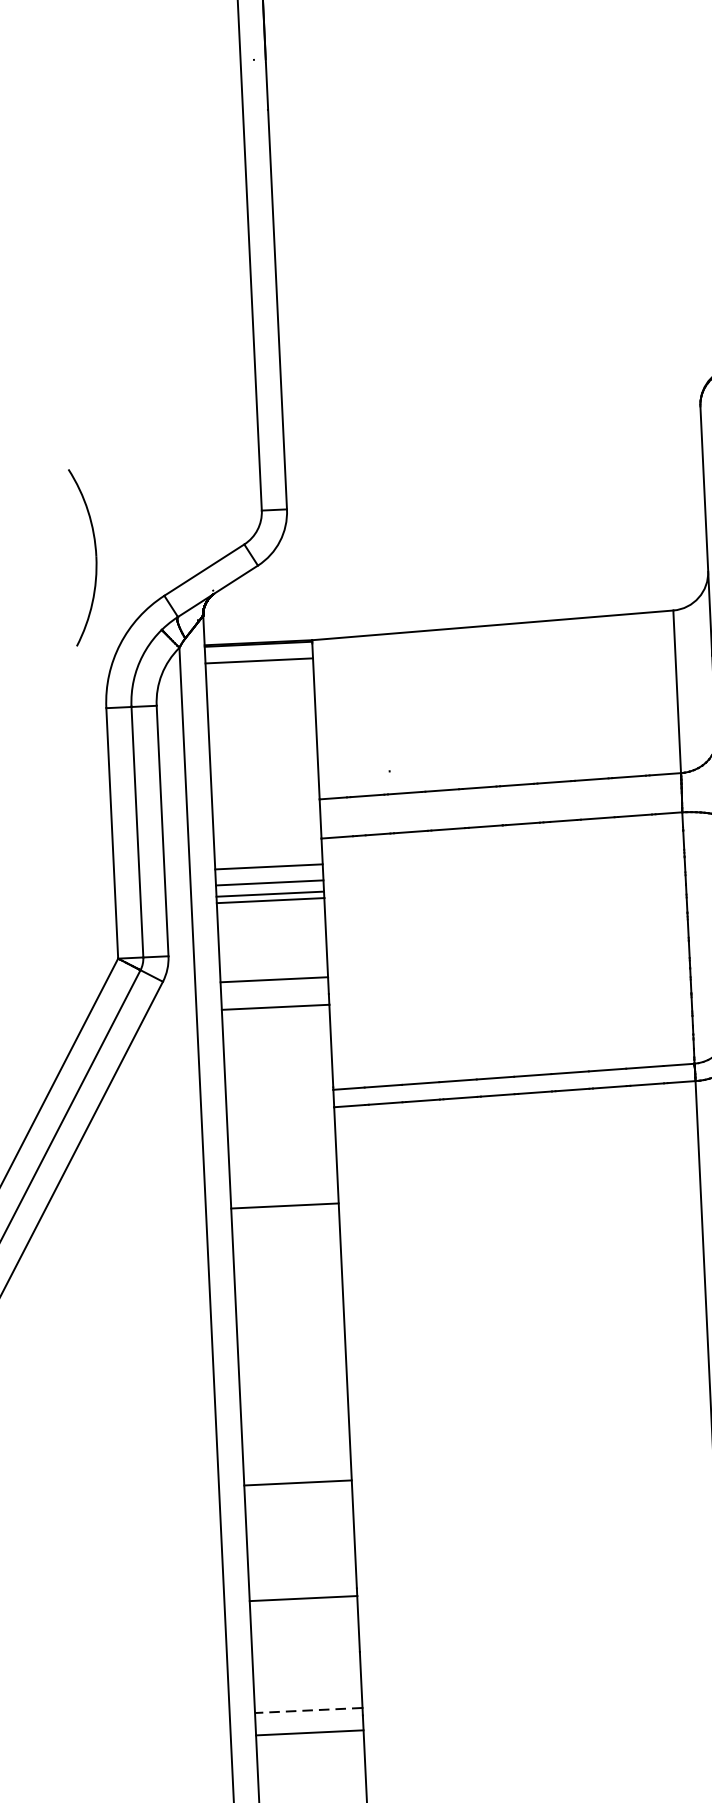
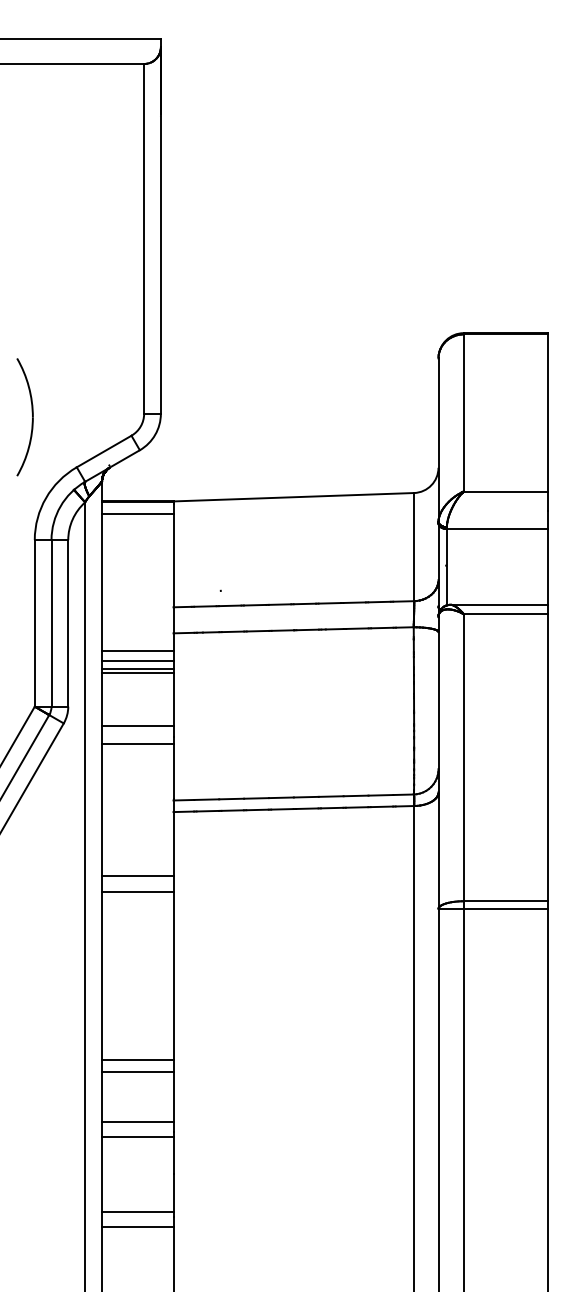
part: (95, 557) -> (32, 417), moved
line: (285, 1230) -> (137, 892), added
line: (298, 1501) -> (137, 1072), added
line: (302, 1576) -> (137, 1122), added
line: (308, 1710) -> (137, 1211), dashed -> solid

